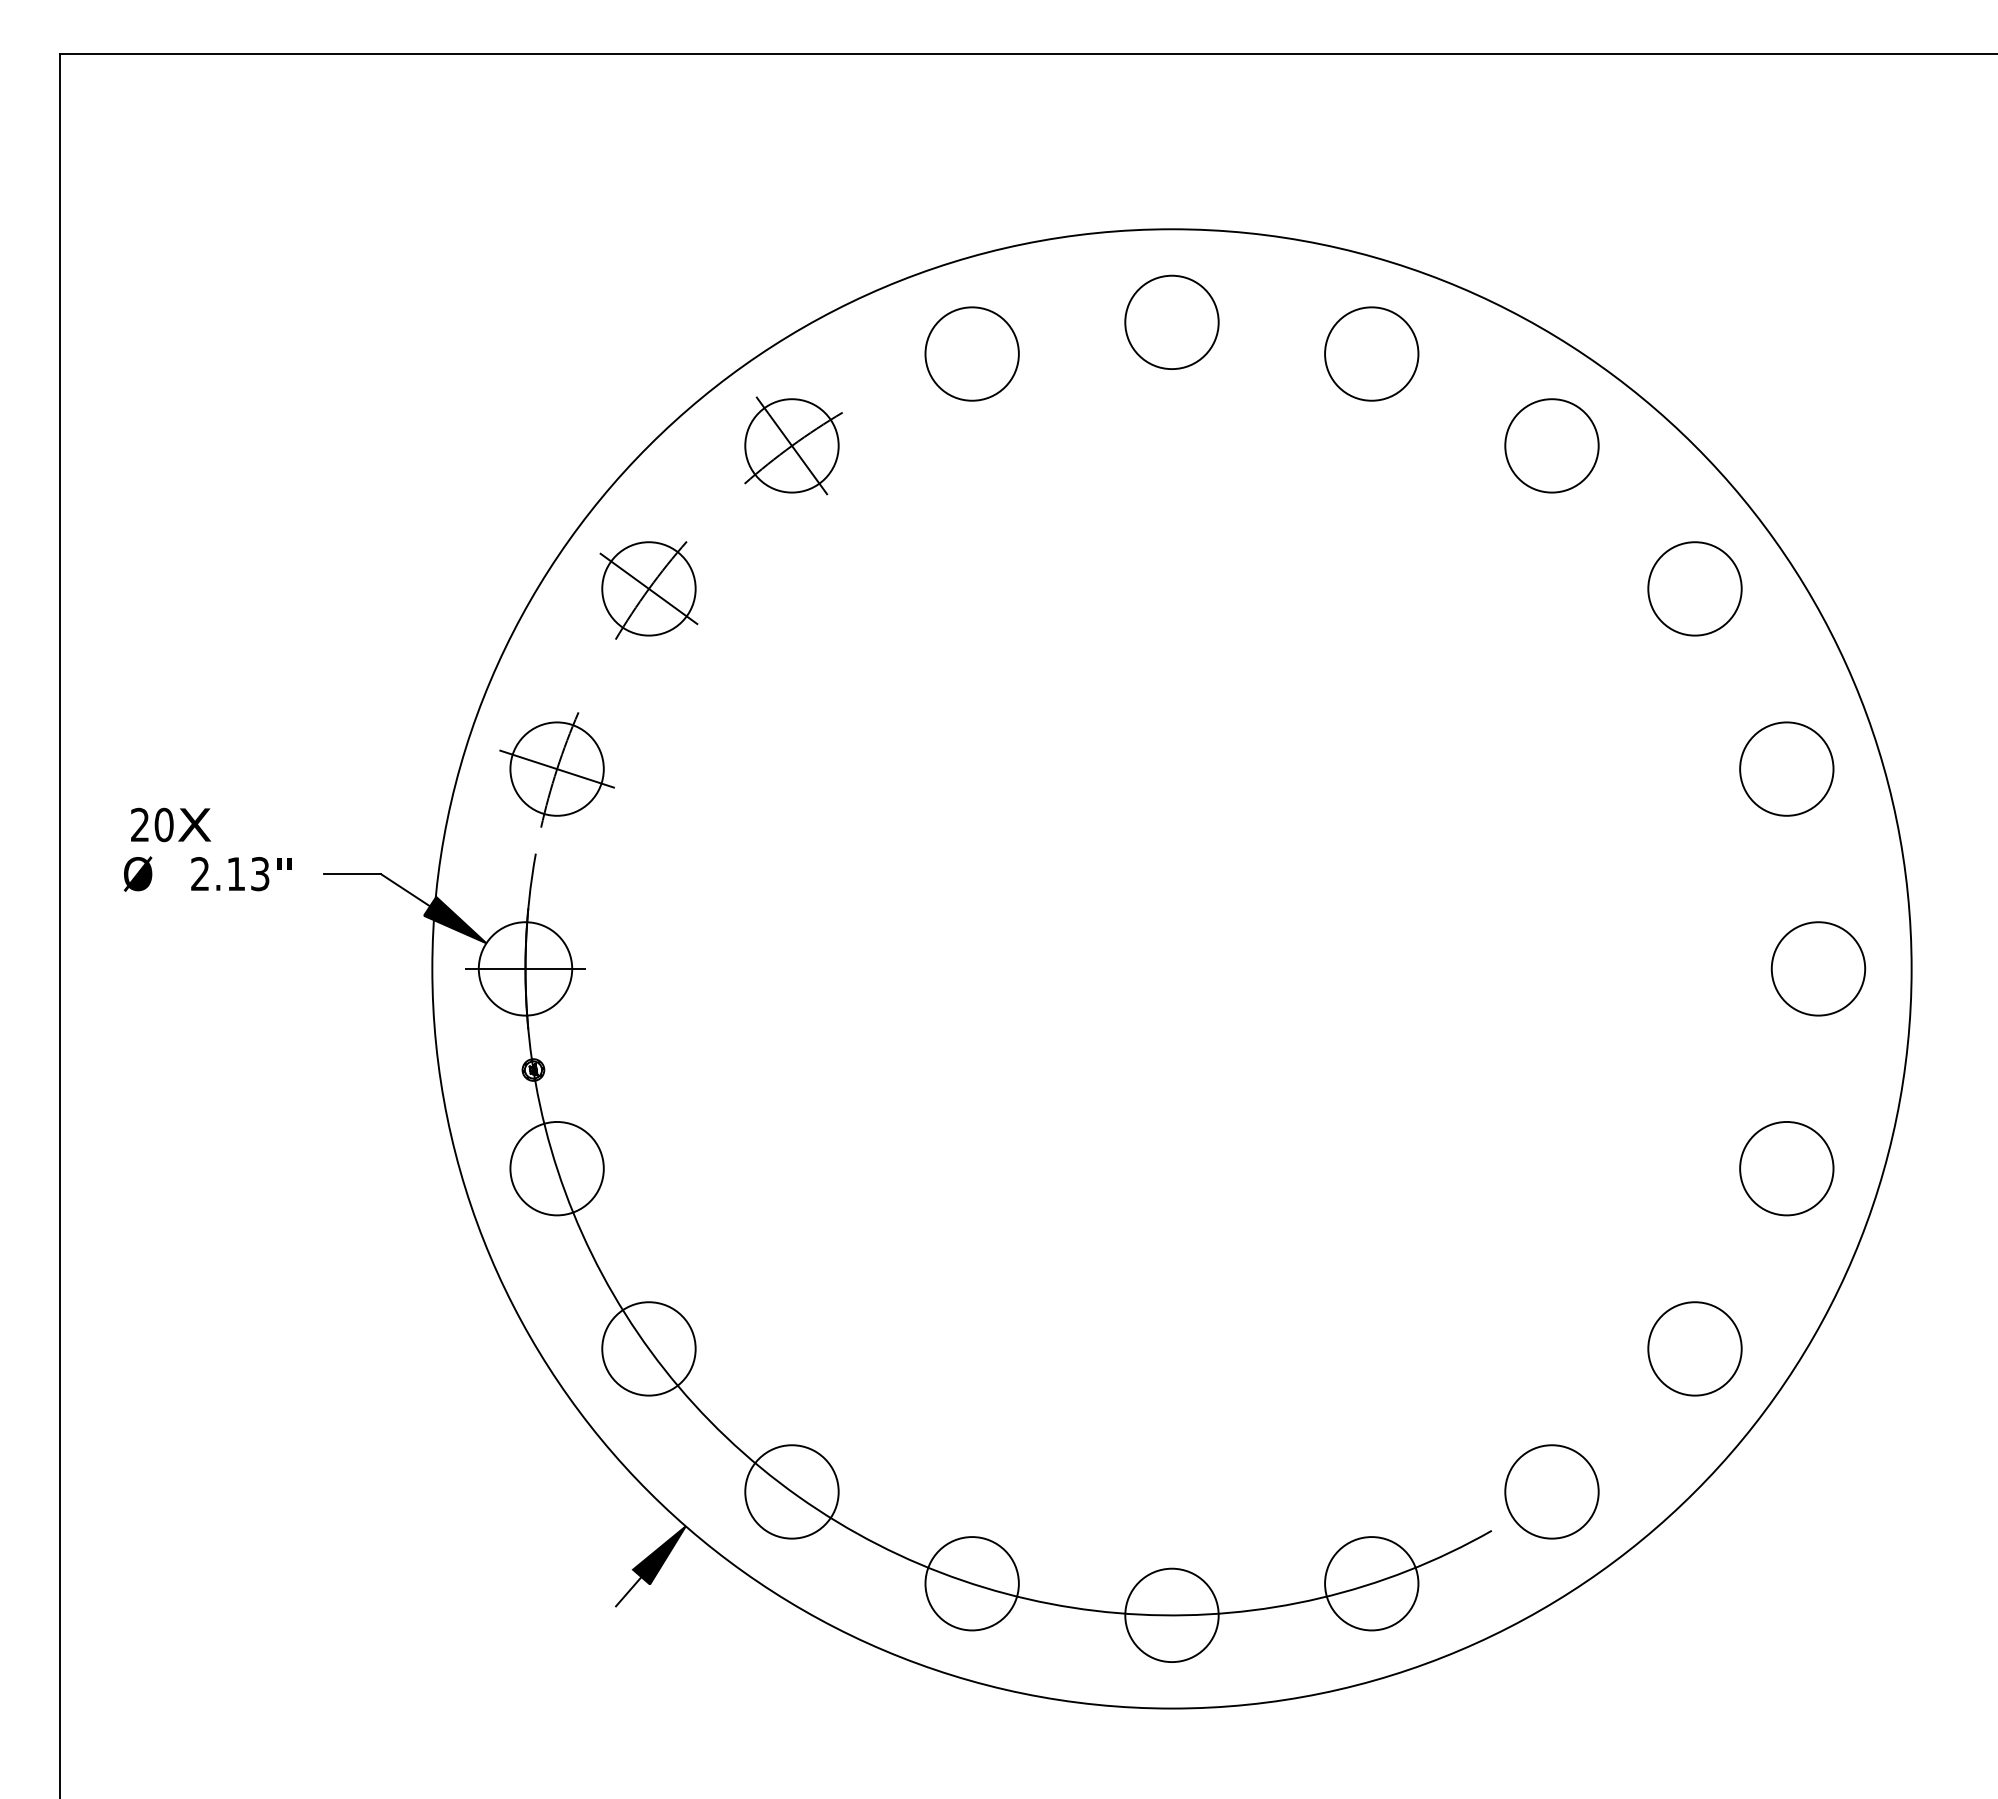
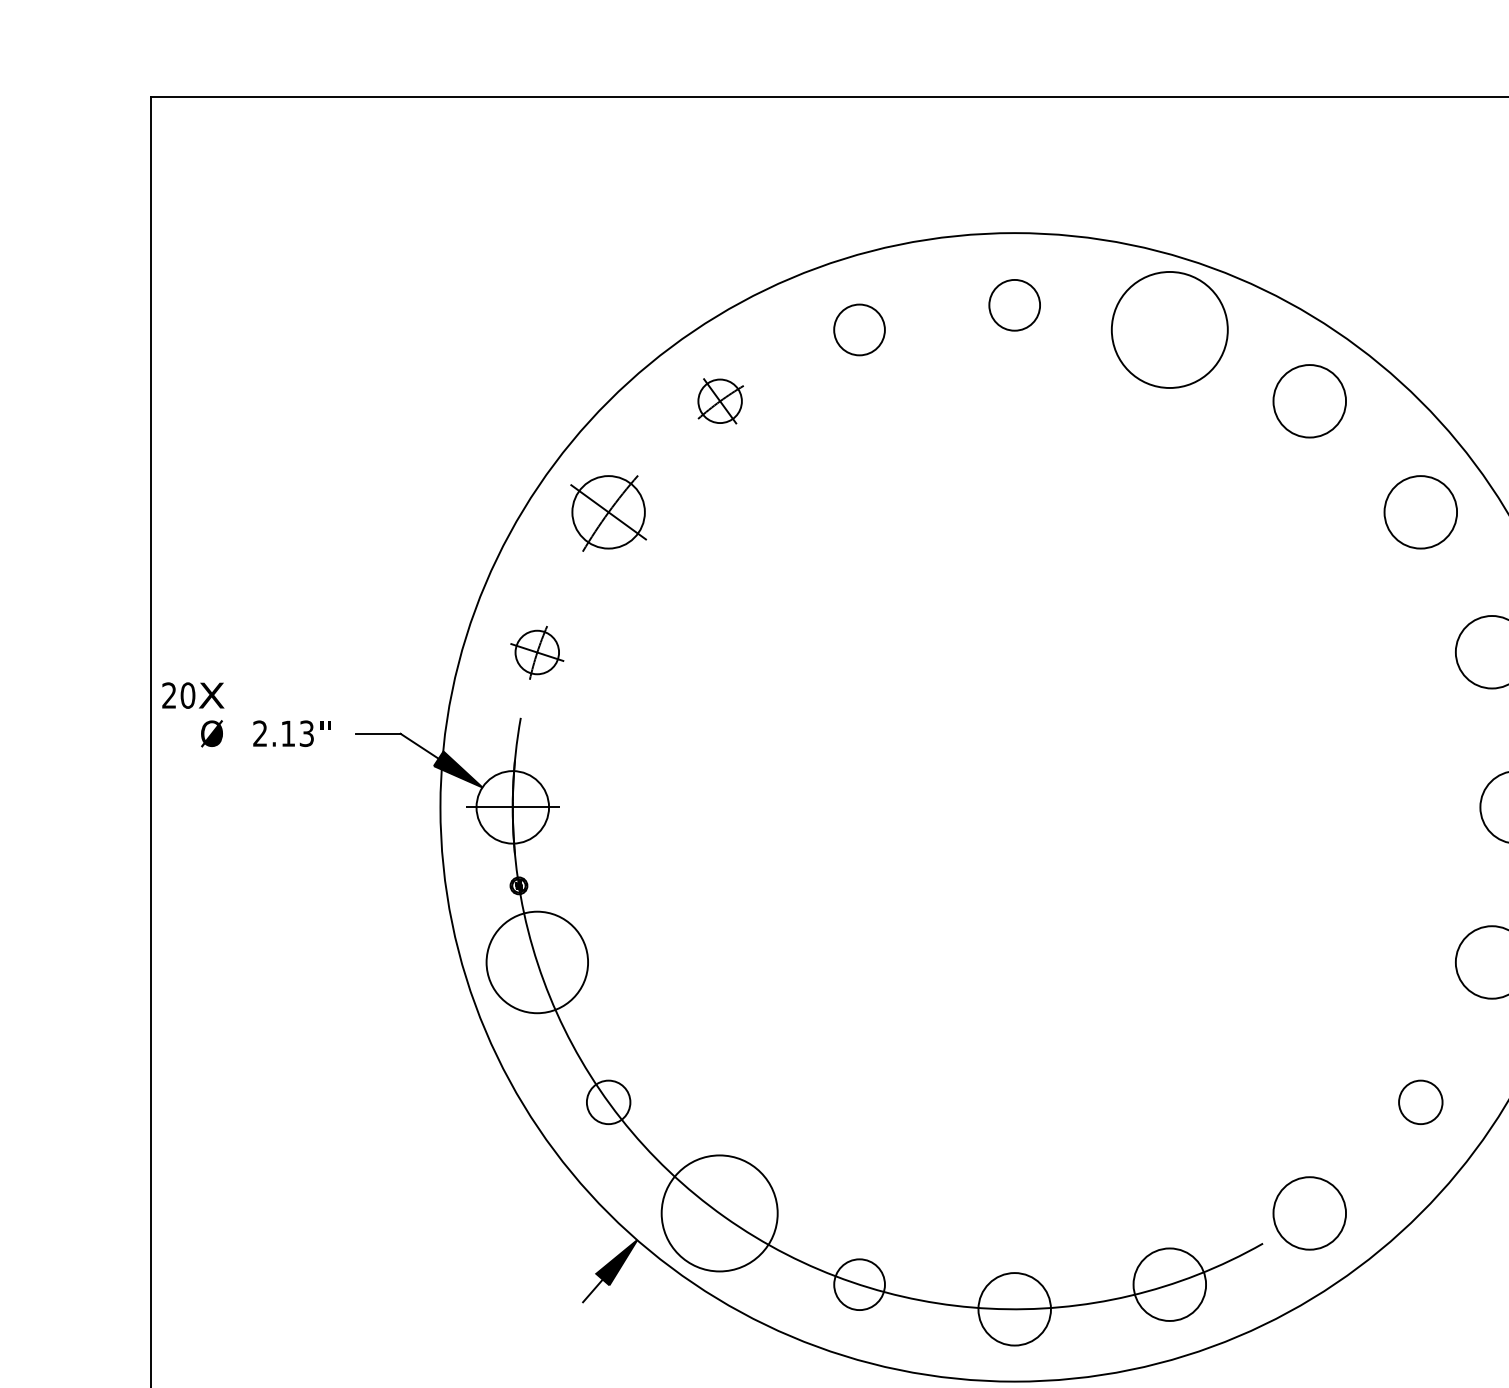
circle: (1171, 321) -> (1014, 304), size x0.7
circle: (971, 353) -> (859, 329), size x0.7
circle: (1371, 353) -> (1169, 329), size x1.6
part: (793, 445) -> (720, 400), size x0.6
part: (556, 769) -> (536, 652), size x0.6
text: (171, 824) -> (193, 695), moved
circle: (556, 1168) -> (536, 962), size x1.4
circle: (648, 1348) -> (608, 1102), size x0.6
circle: (1694, 1348) -> (1420, 1102), size x0.6
circle: (791, 1491) -> (719, 1213), size x1.6
circle: (971, 1583) -> (859, 1284), size x0.7

